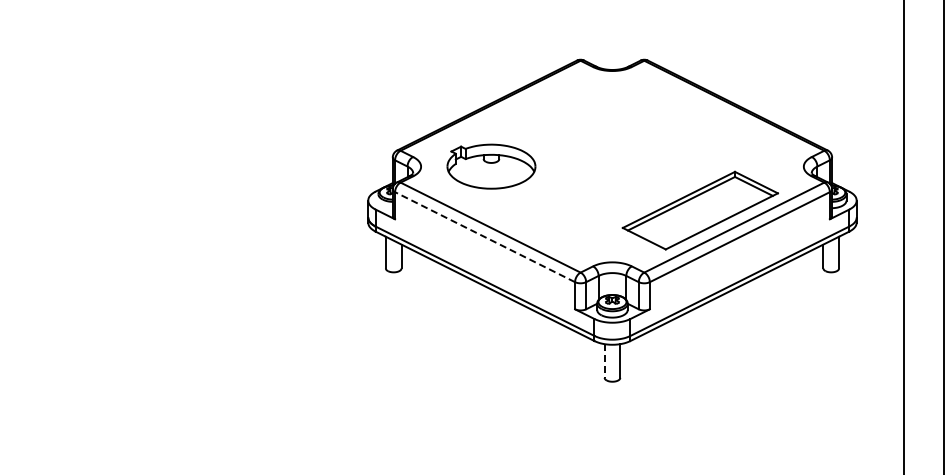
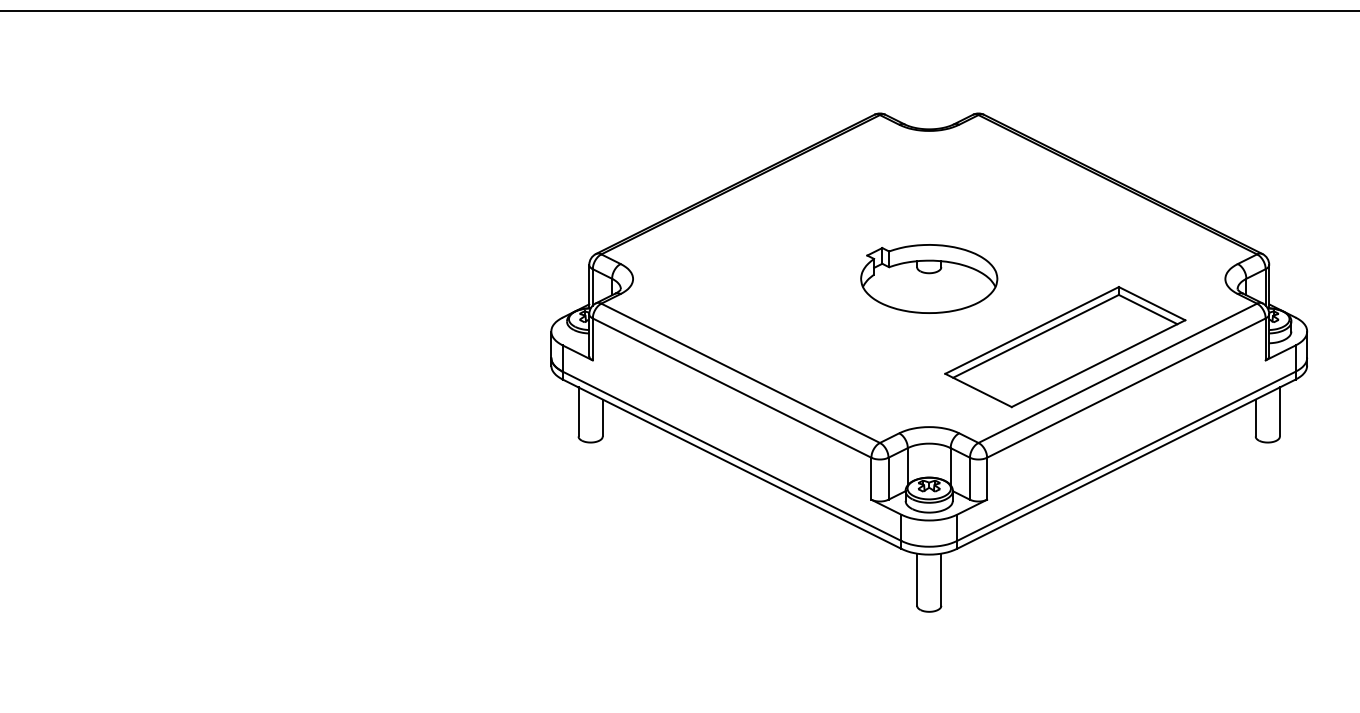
part: (491, 166) -> (929, 278), moved
line: (485, 237) -> (732, 388), dashed -> solid
line: (604, 360) -> (916, 578), dashed -> solid

